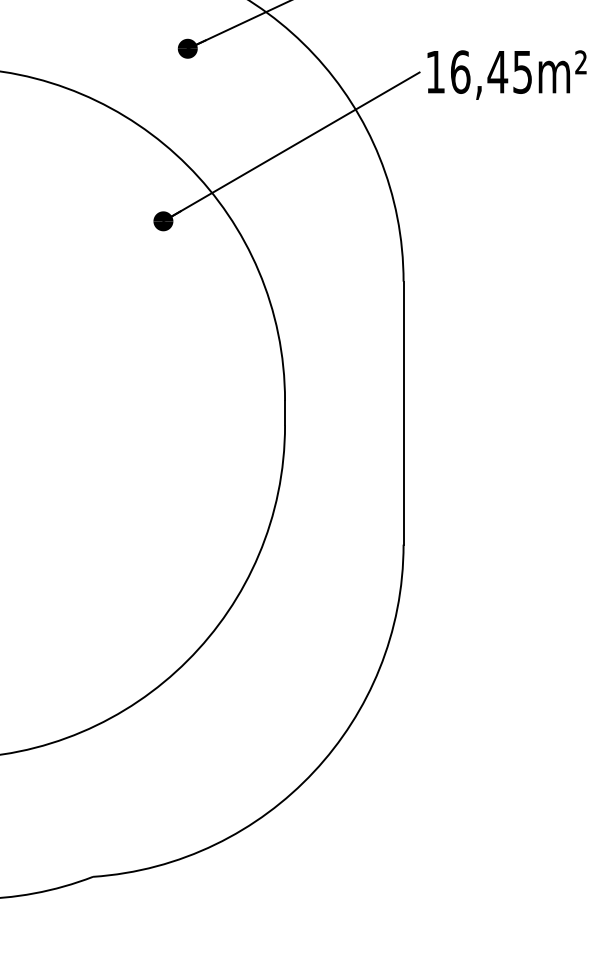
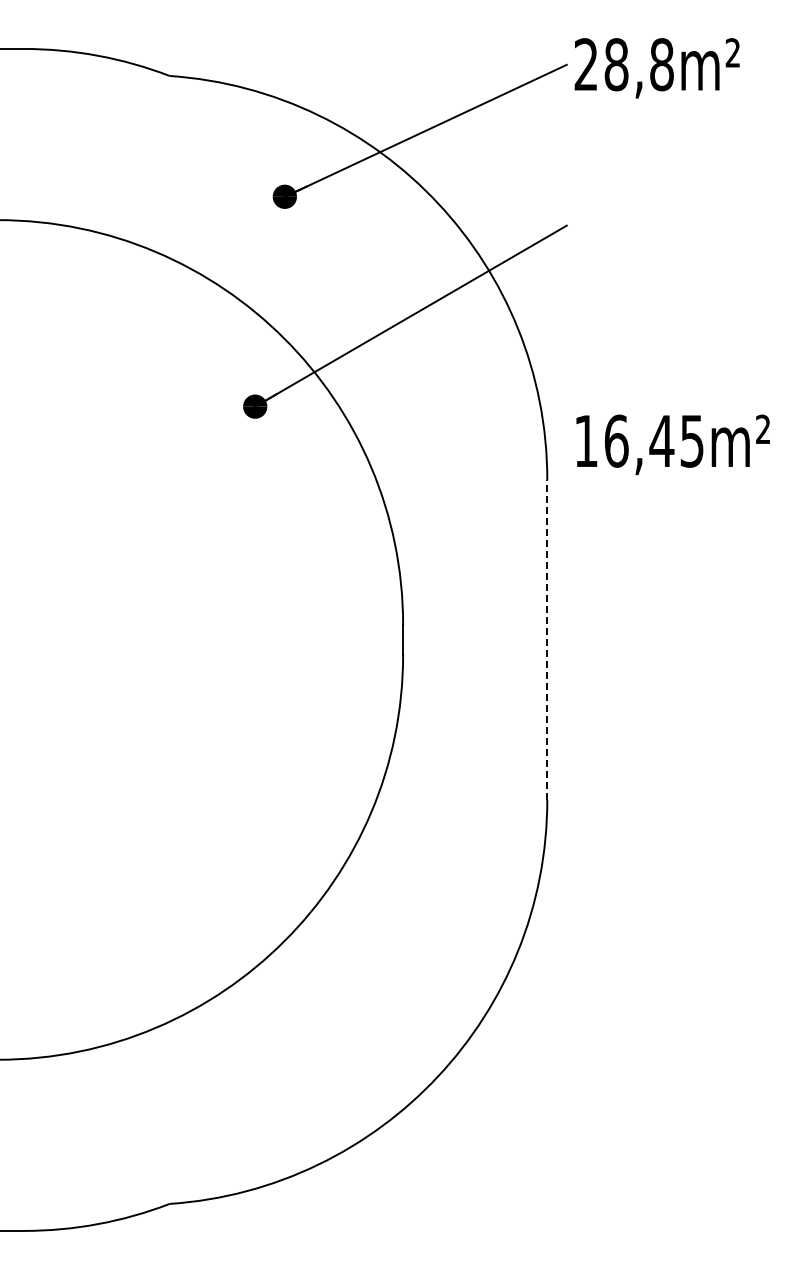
text: (506, 74) -> (672, 444), moved
line: (403, 412) -> (547, 639), solid -> dashed

